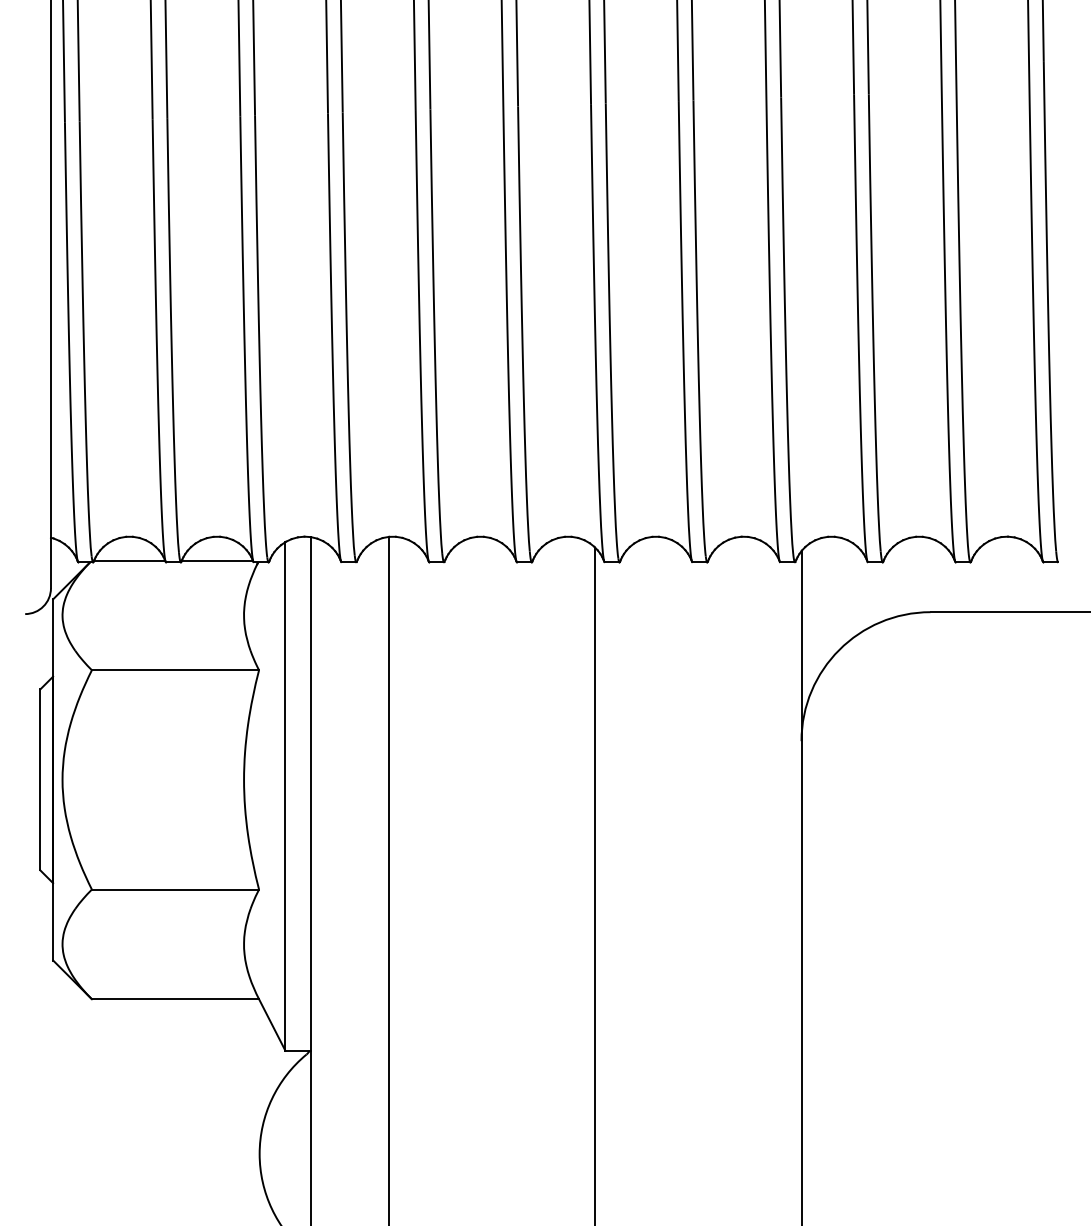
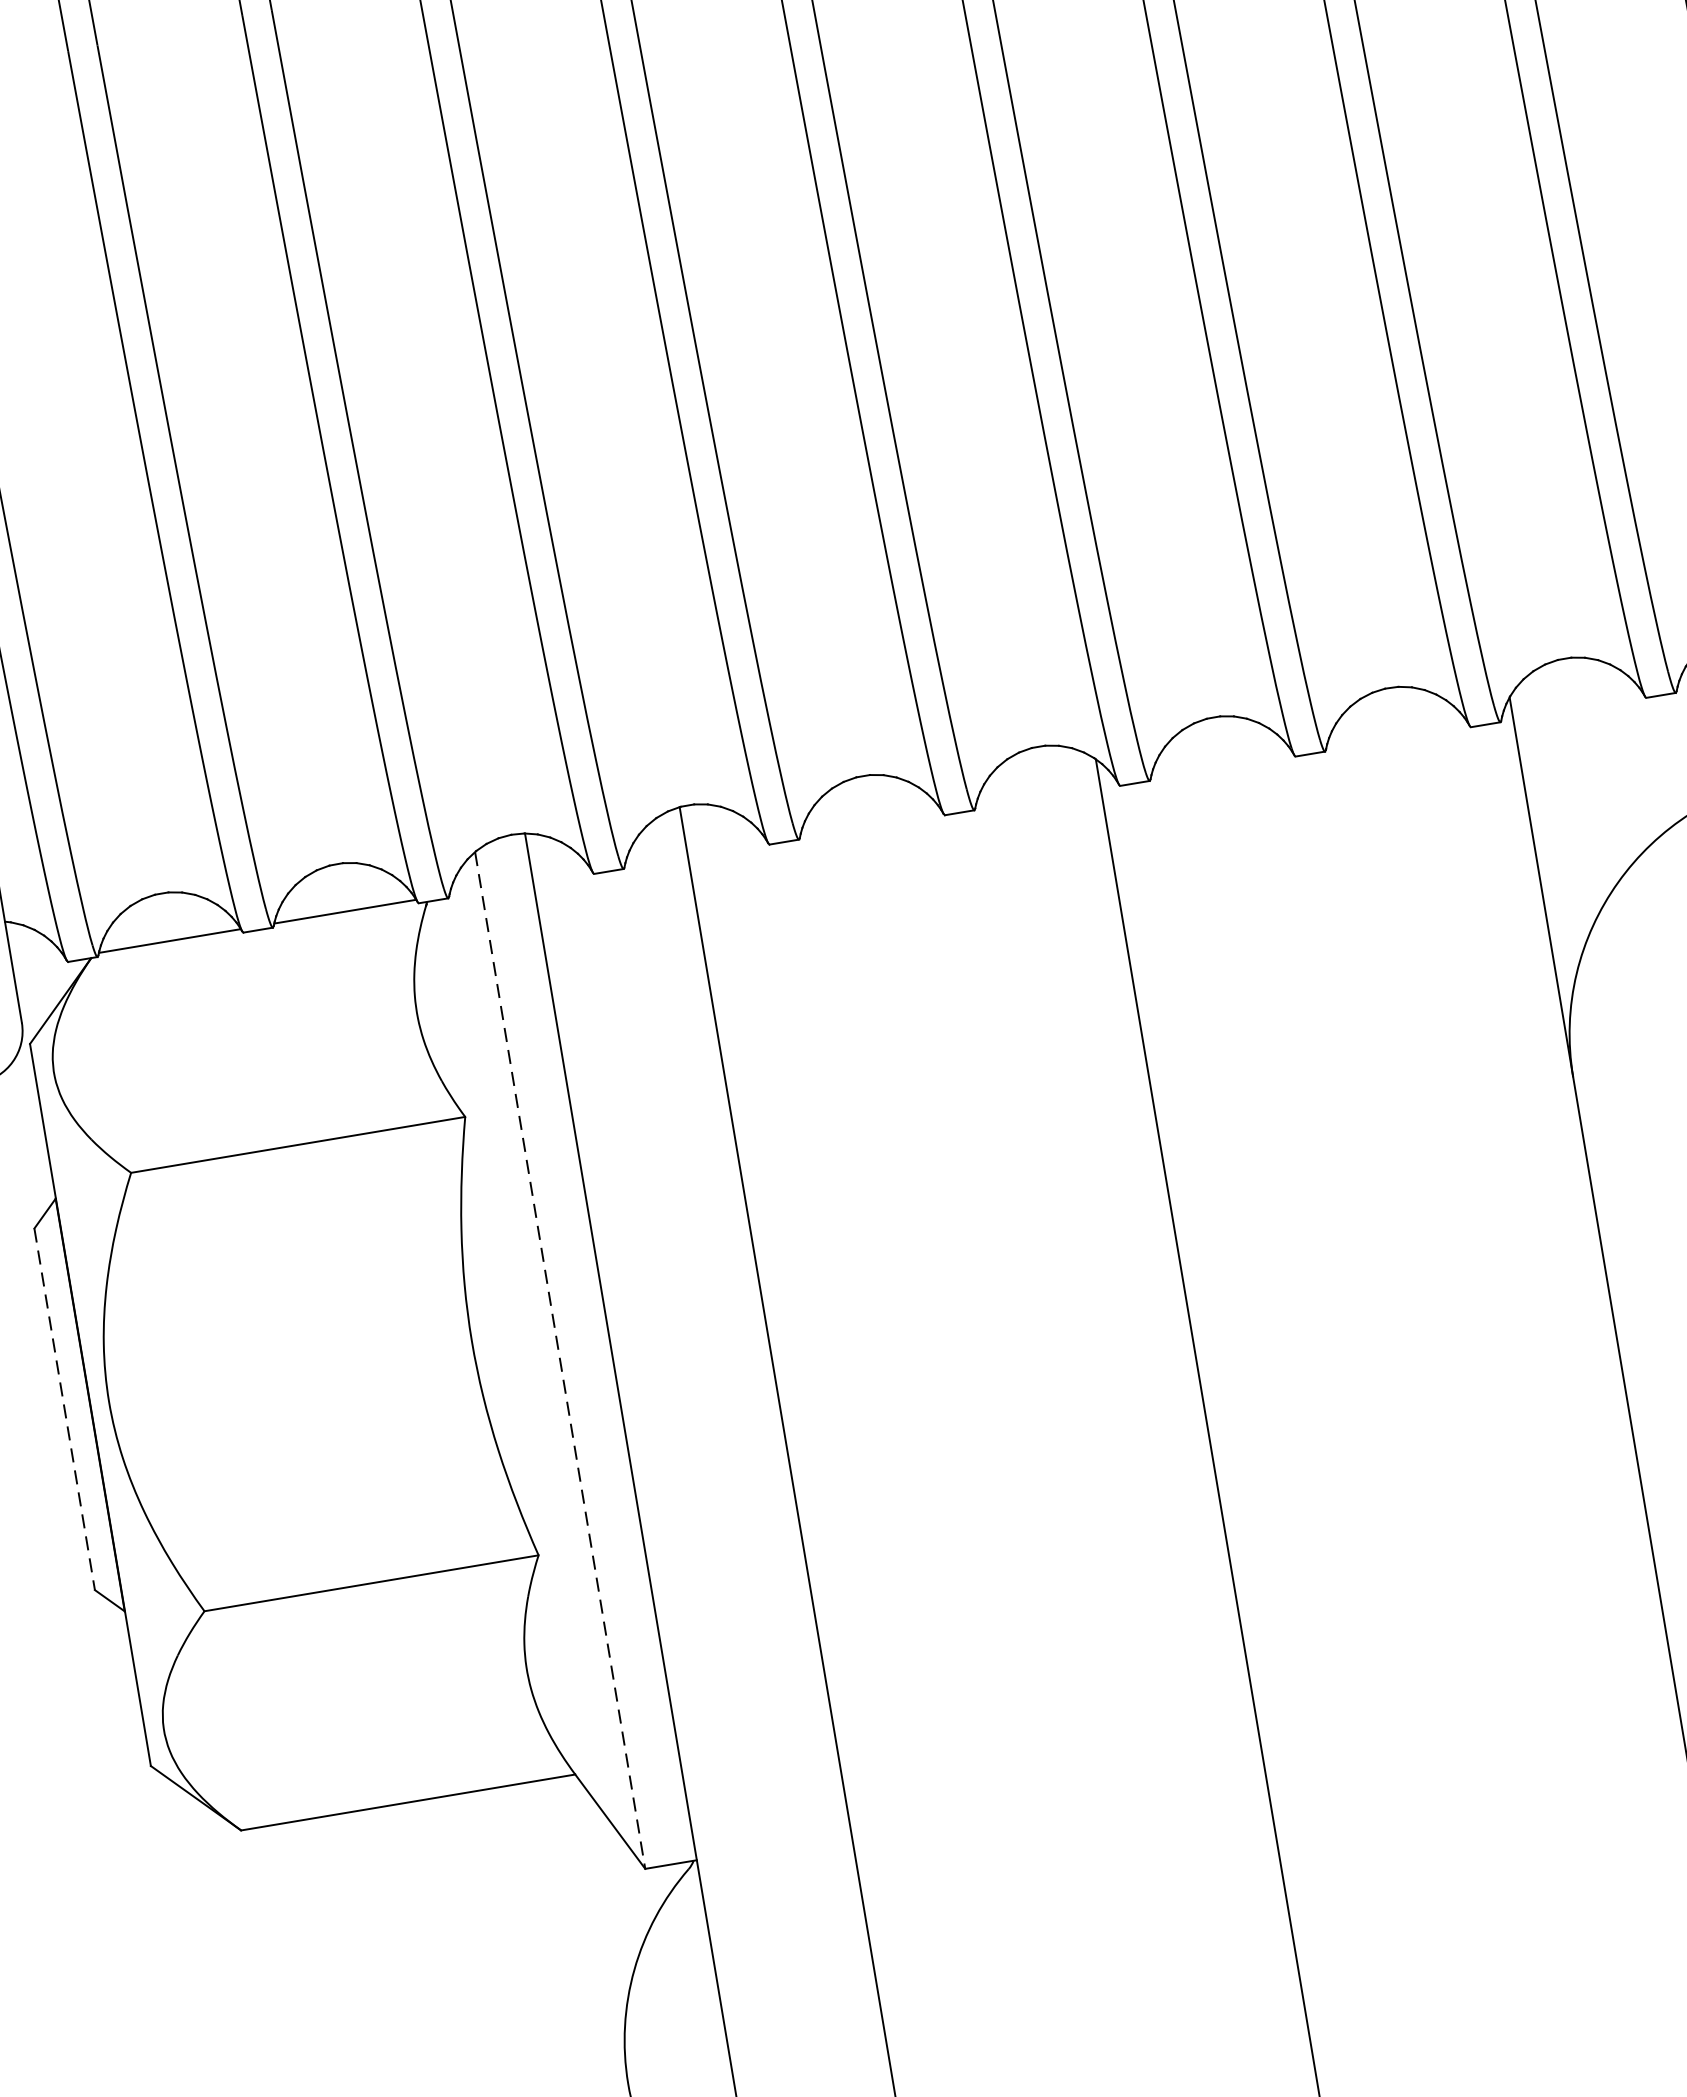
line: (40, 780) -> (65, 1410), solid -> dashed
line: (285, 796) -> (560, 1360), solid -> dashed

